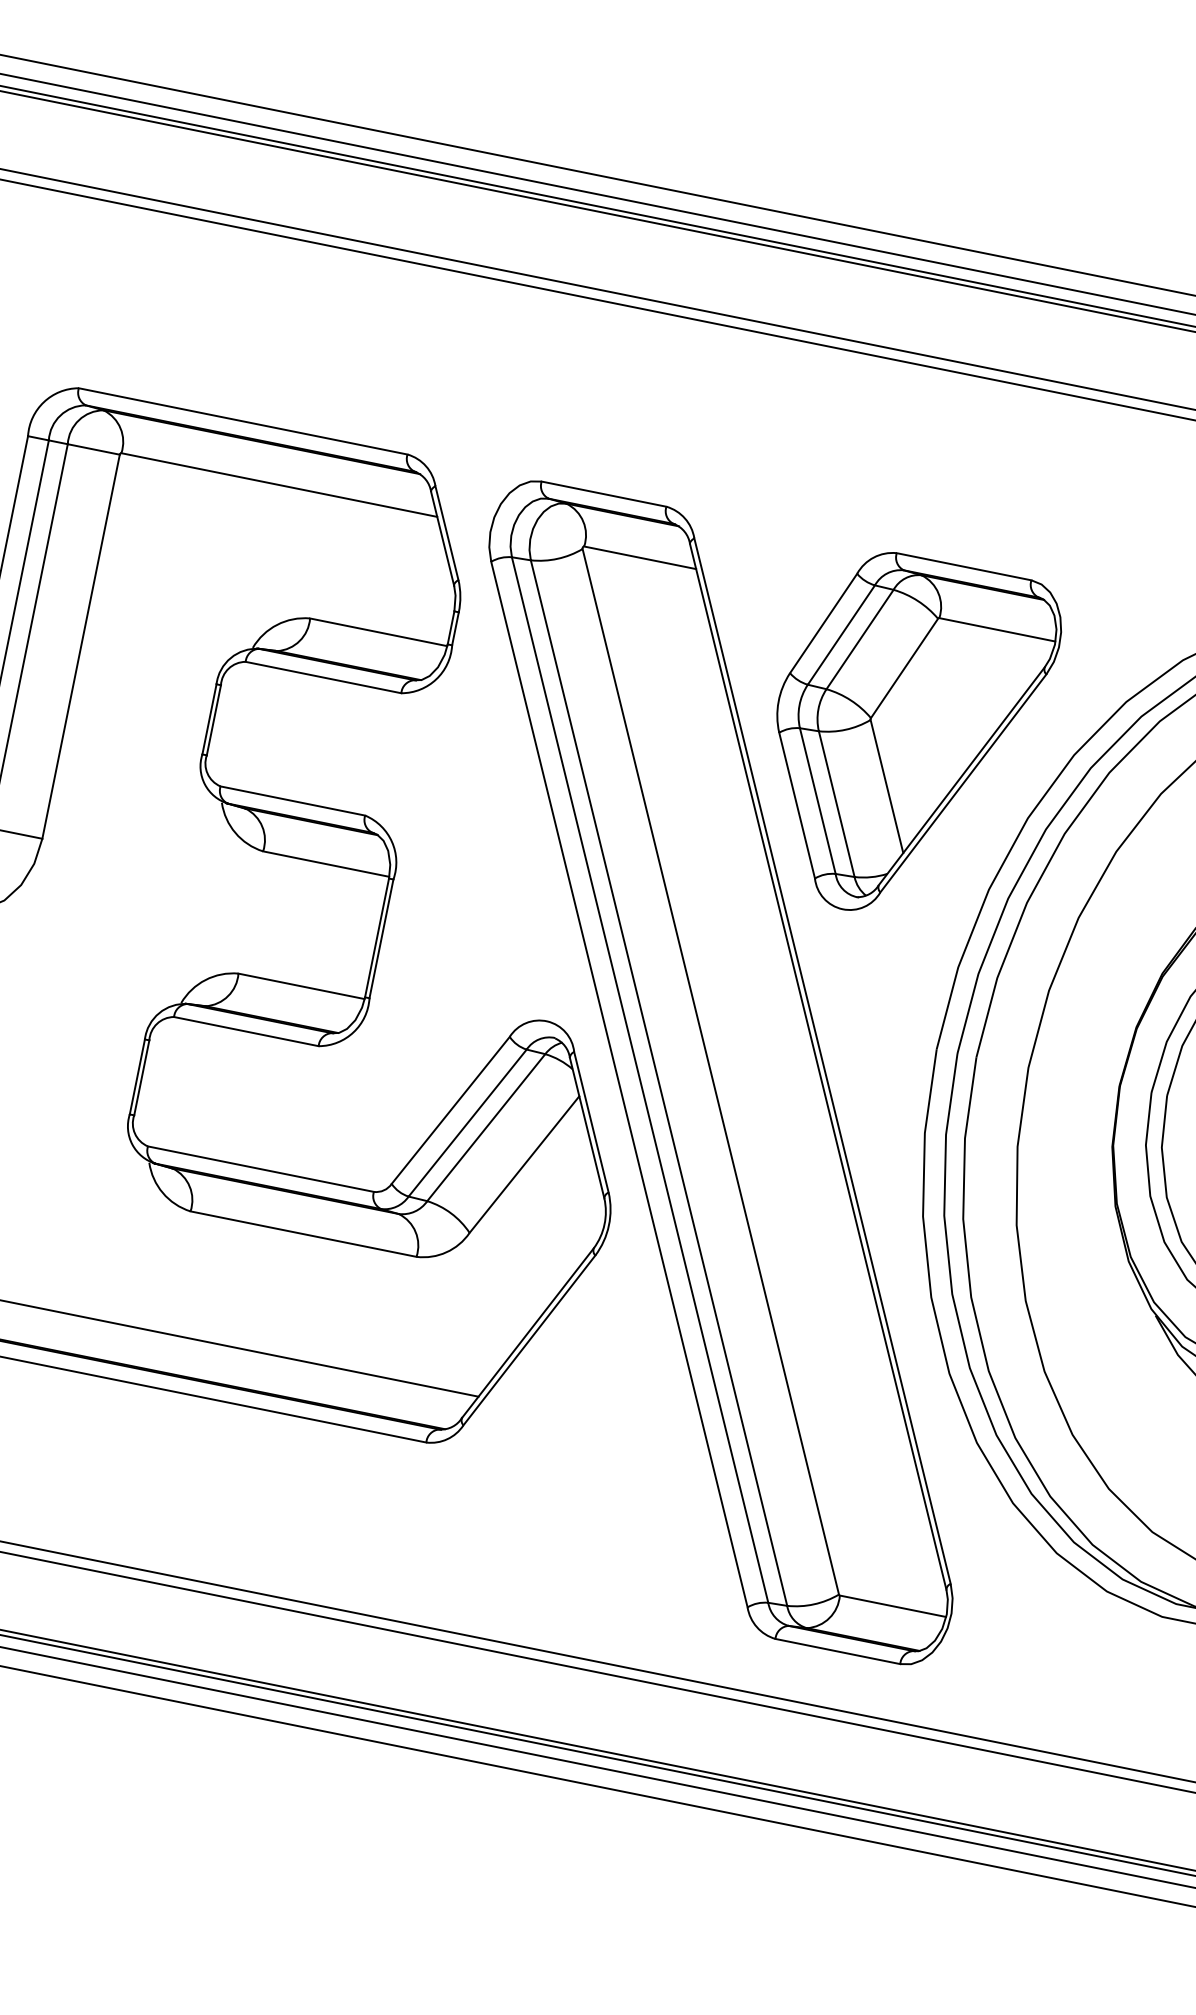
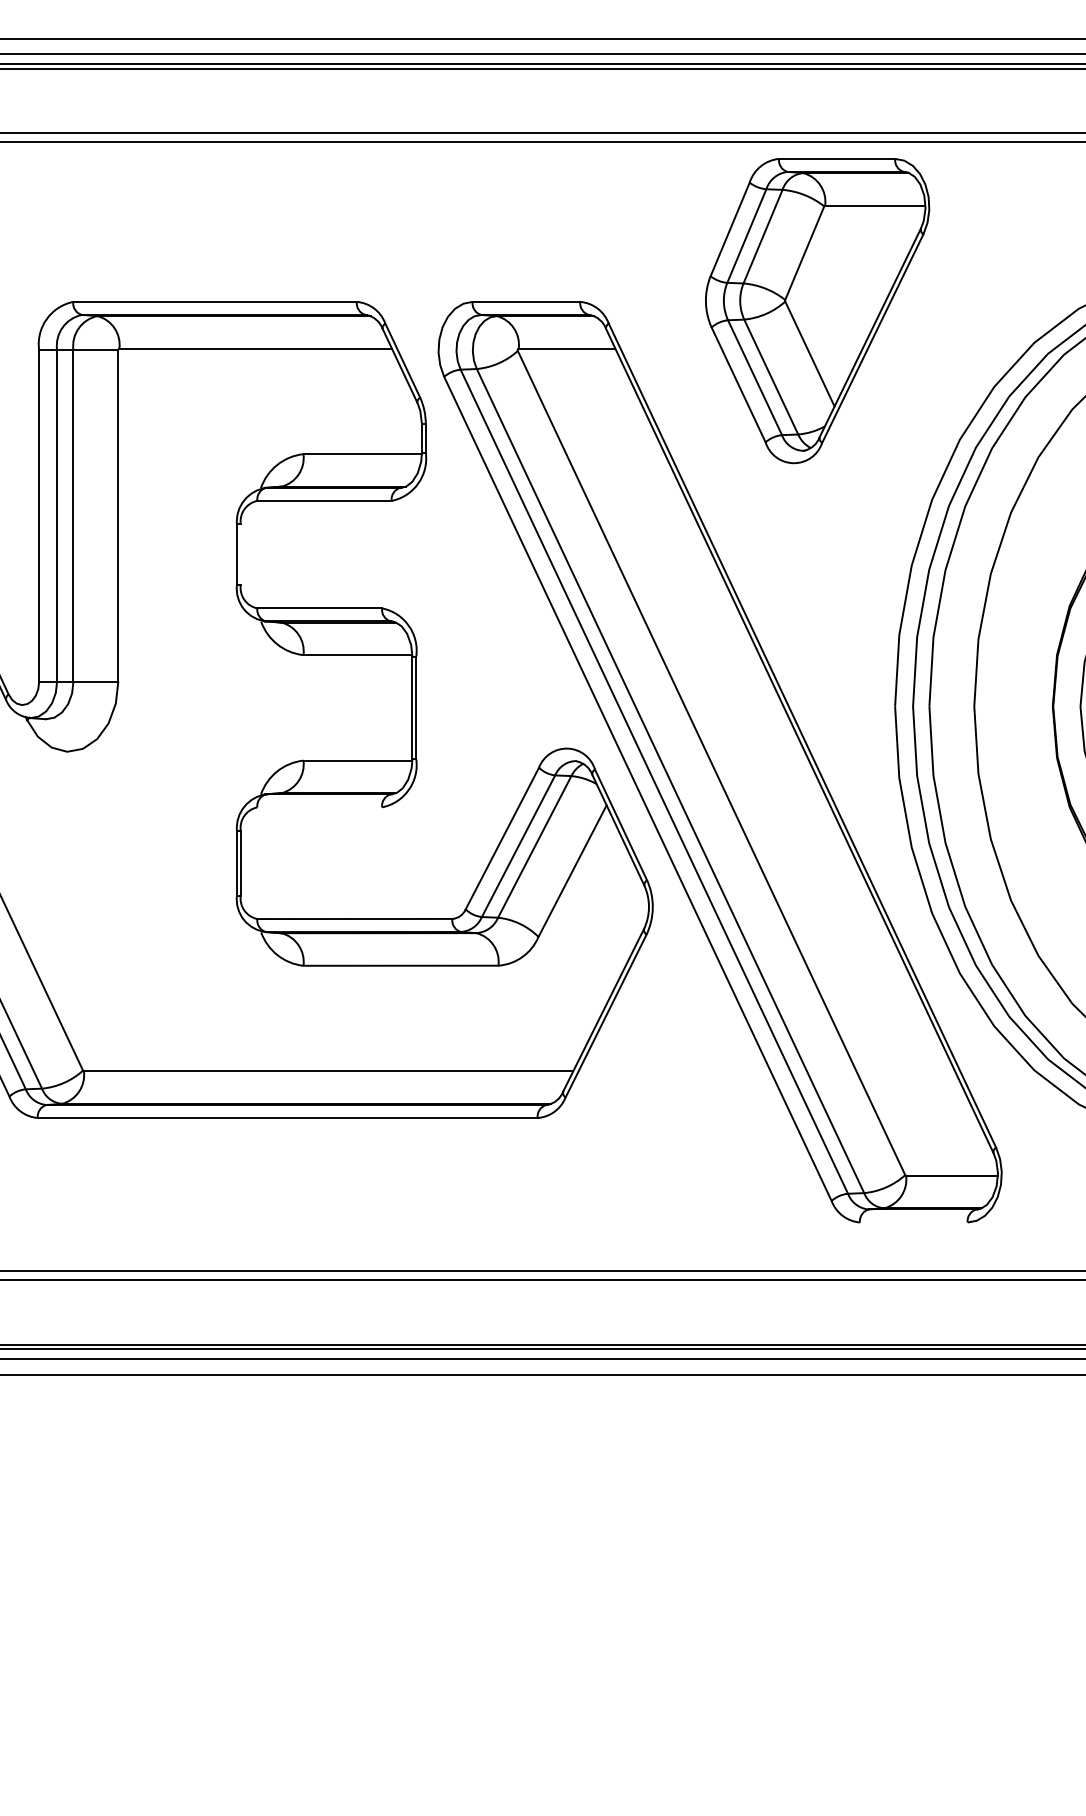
line: (213, 720) -> (240, 554), removed
part: (905, 738) -> (817, 311), moved
line: (246, 1031) -> (319, 807), removed
line: (837, 1651) -> (913, 1222), removed

